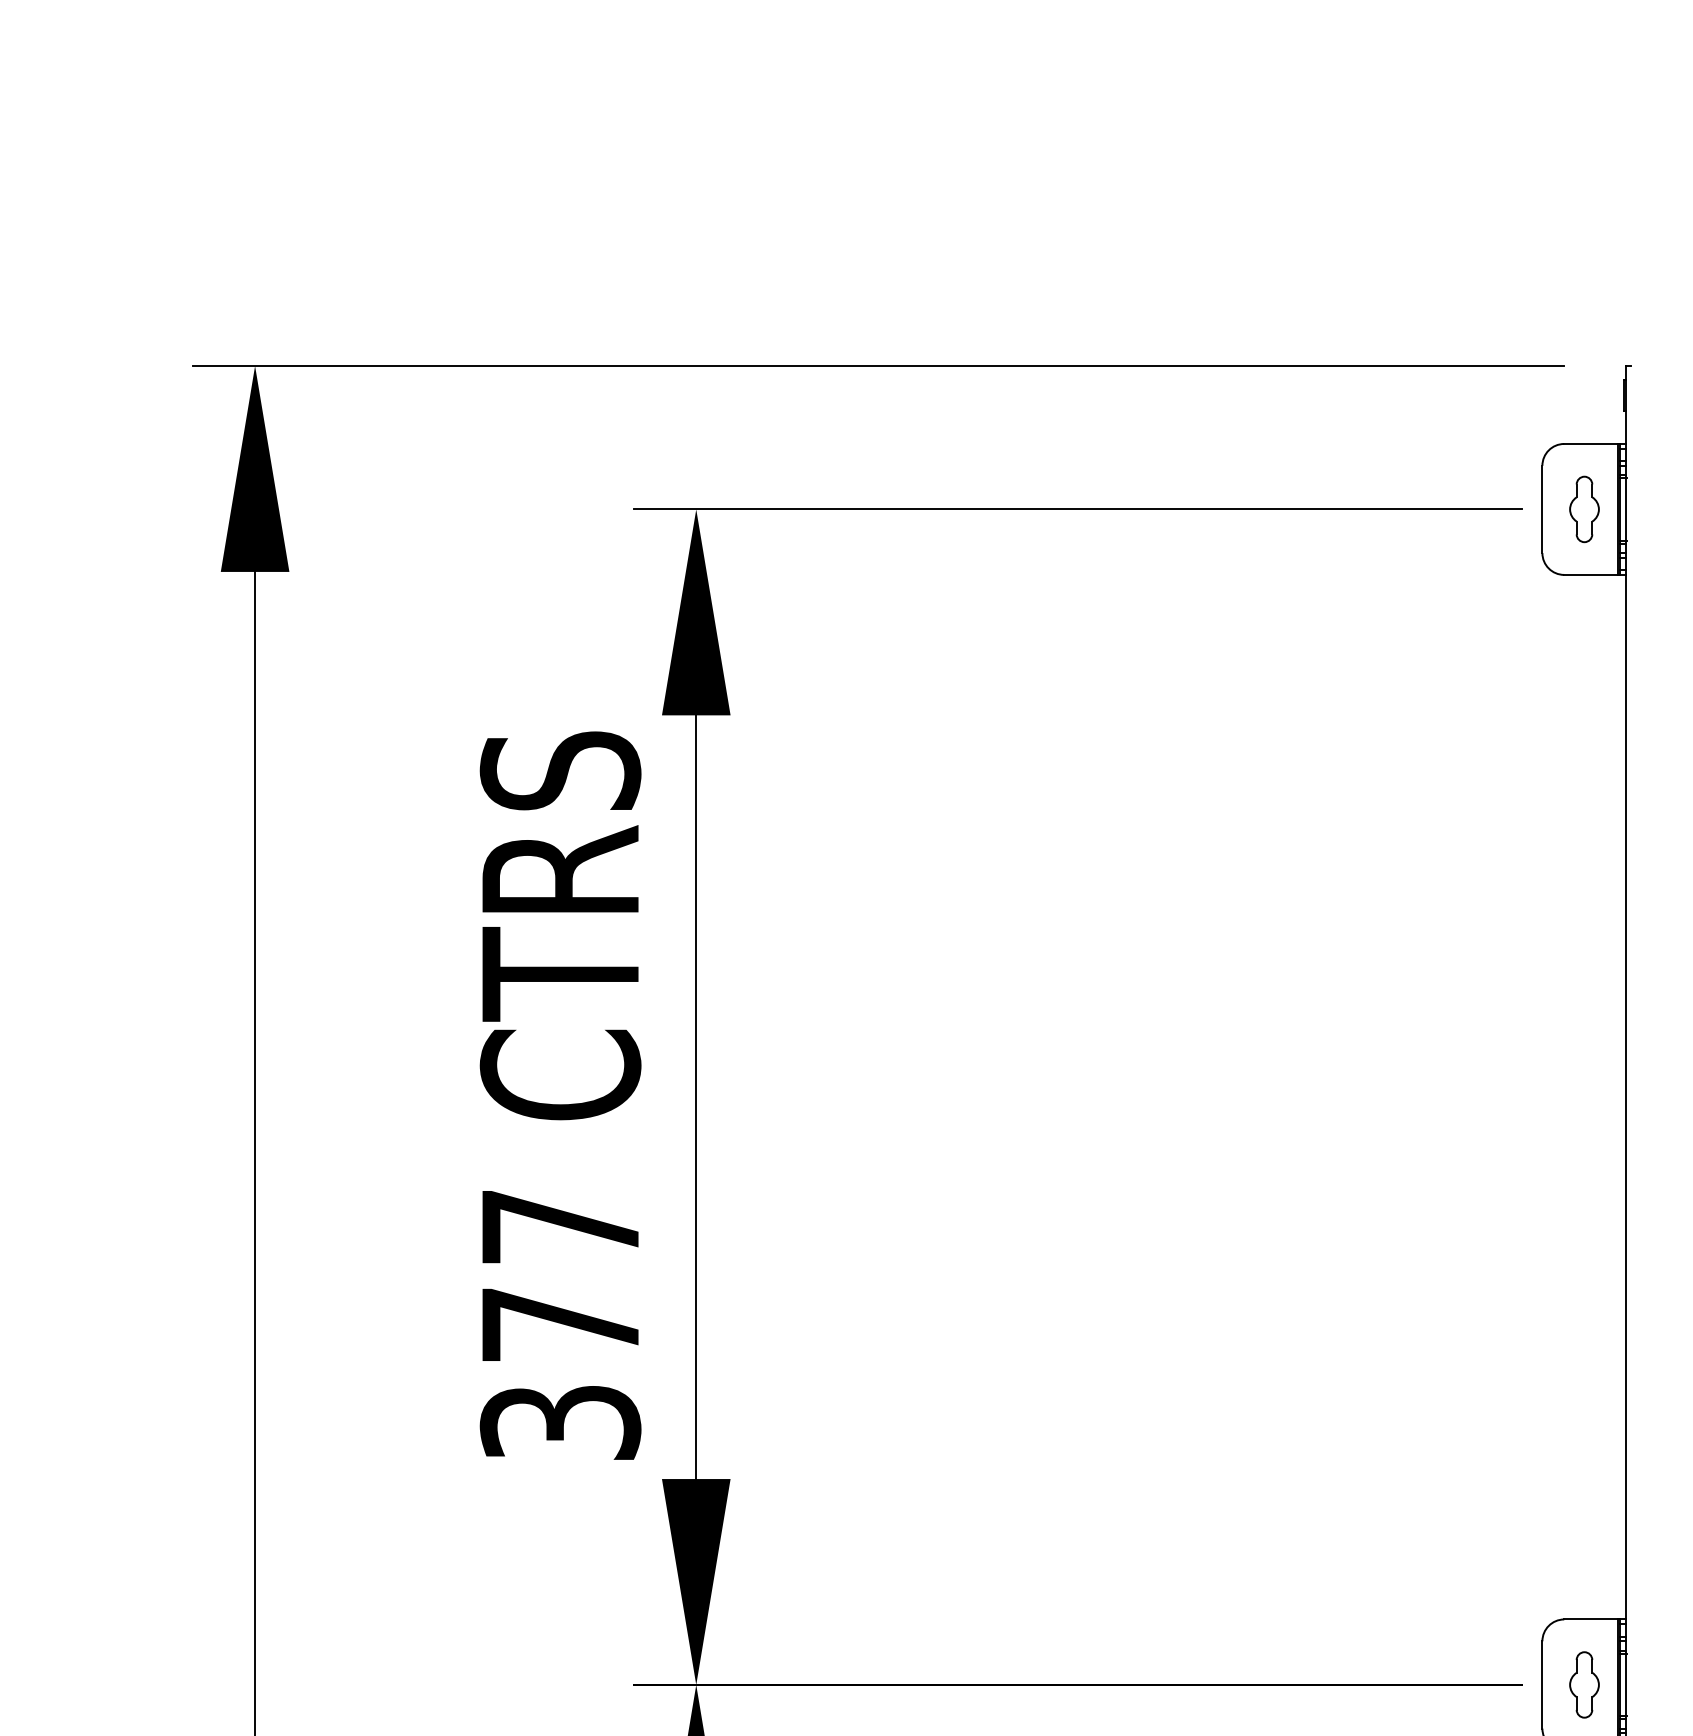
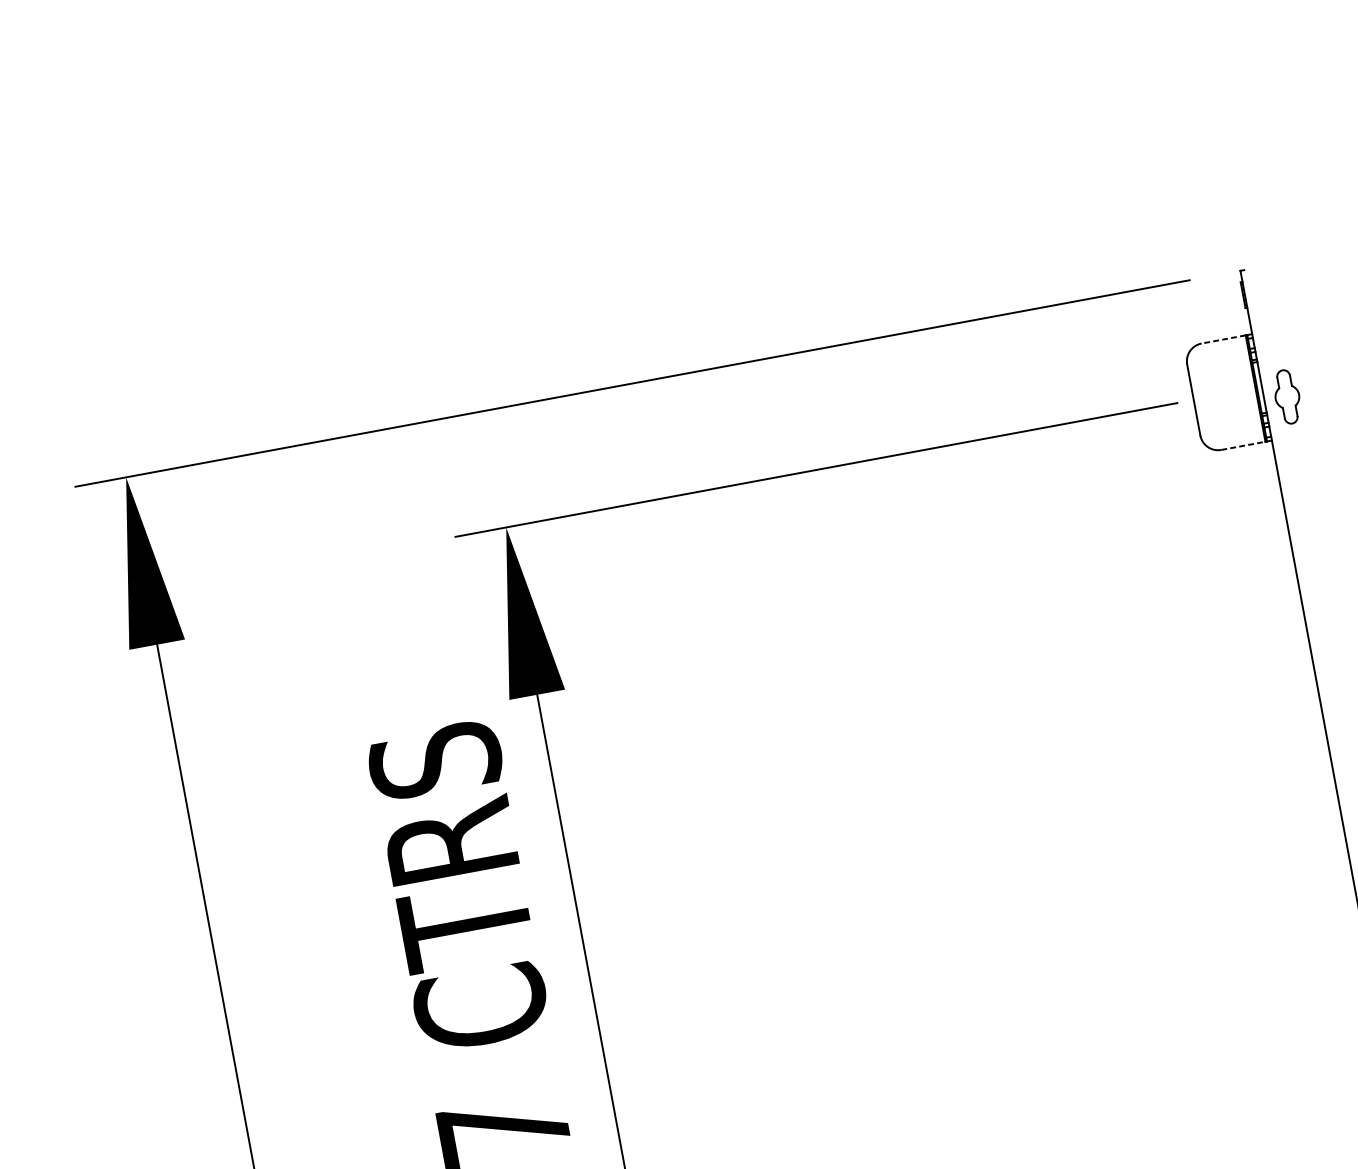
line: (1590, 443) -> (1222, 339), solid -> dashed
part: (1584, 509) -> (1287, 397), moved
line: (1591, 574) -> (1243, 445), solid -> dashed

